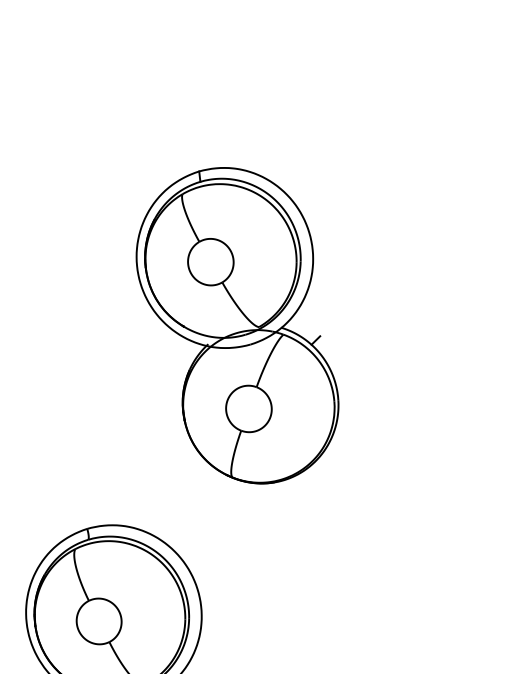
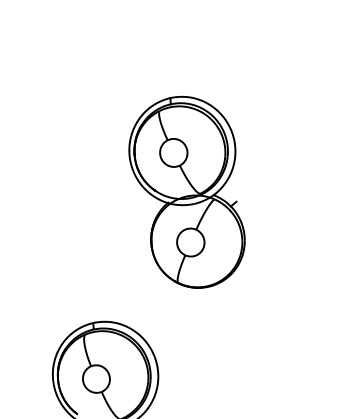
part: (236, 324) -> (186, 191), moved

